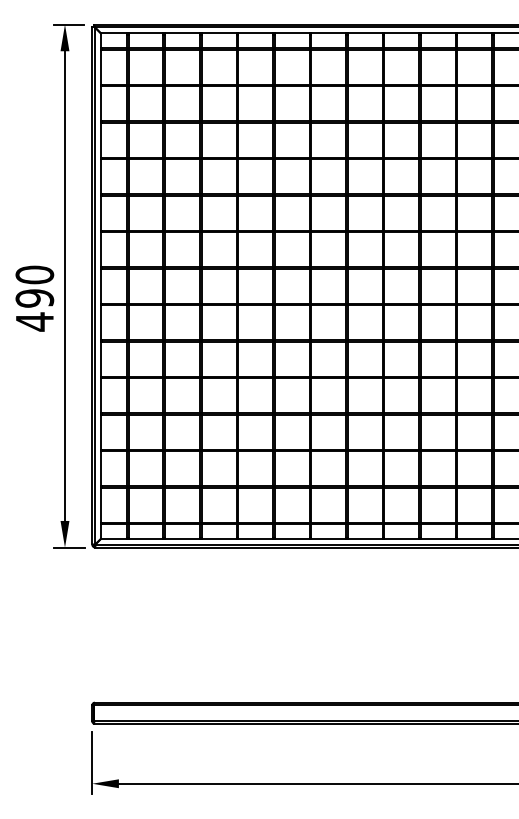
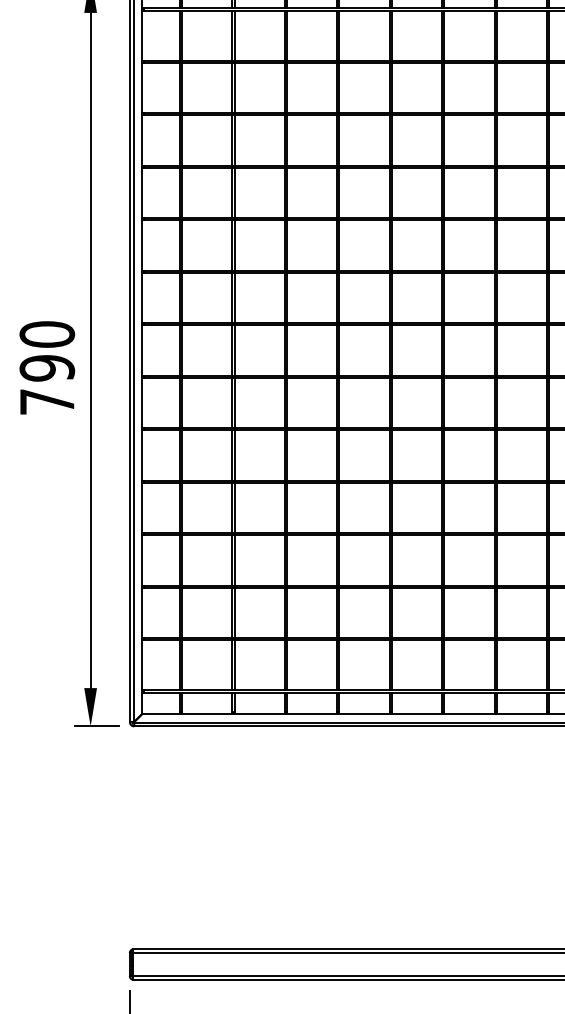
text: (34, 321) -> (46, 401), 490 -> 790

